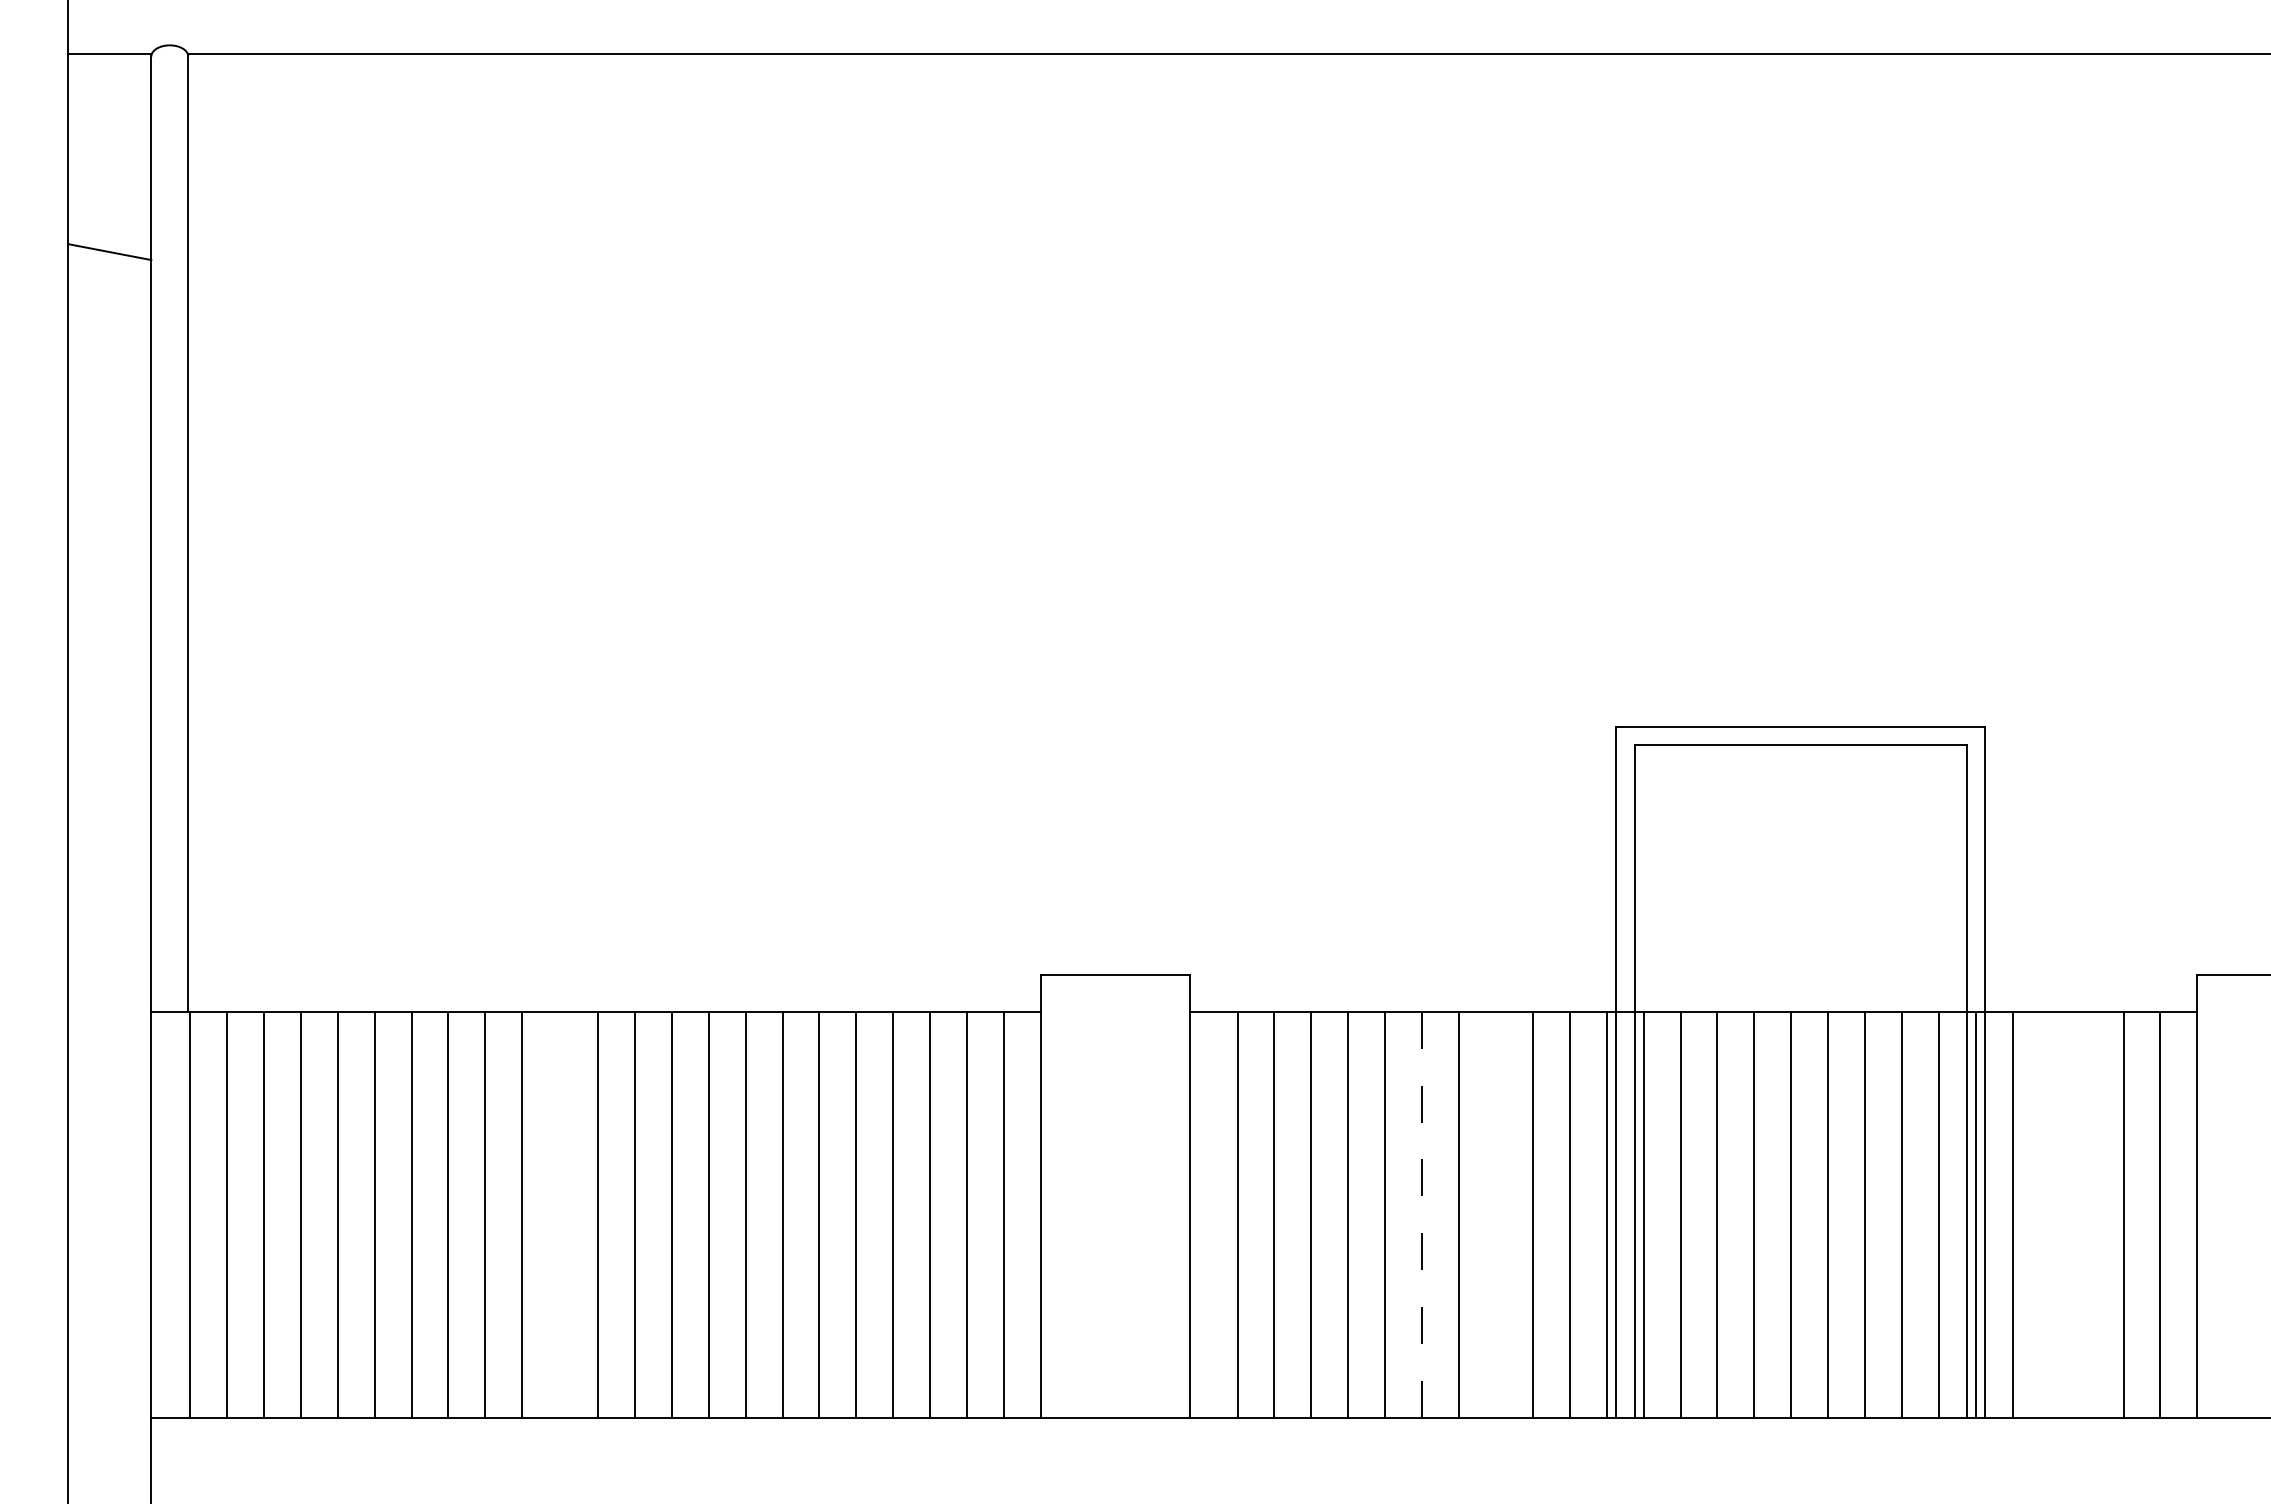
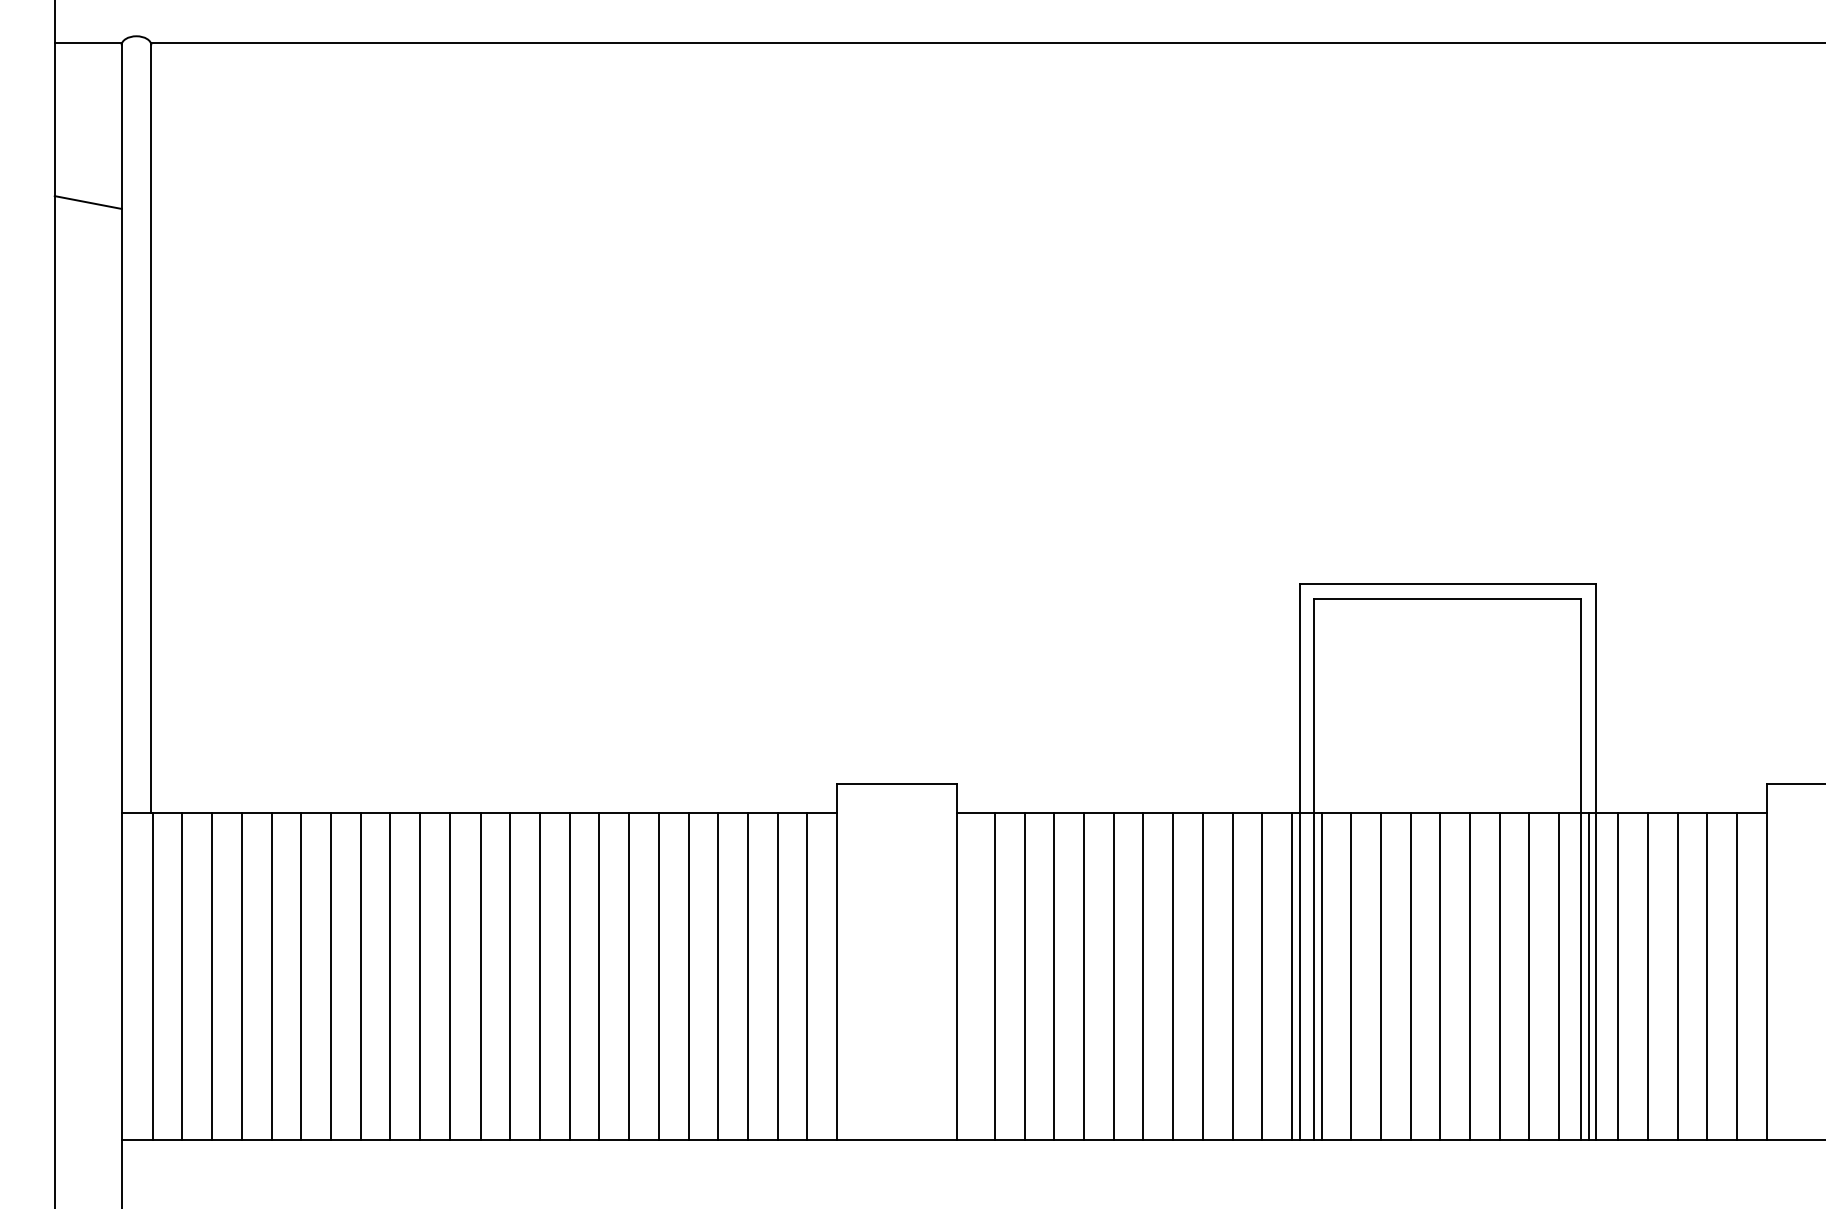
line: (559, 1214) -> (449, 976), added
line: (1495, 1214) -> (1202, 976), added
line: (2050, 1214) -> (1648, 976), added
line: (2086, 1214) -> (1677, 976), added
line: (1422, 1215) -> (1143, 977), dashed -> solid

